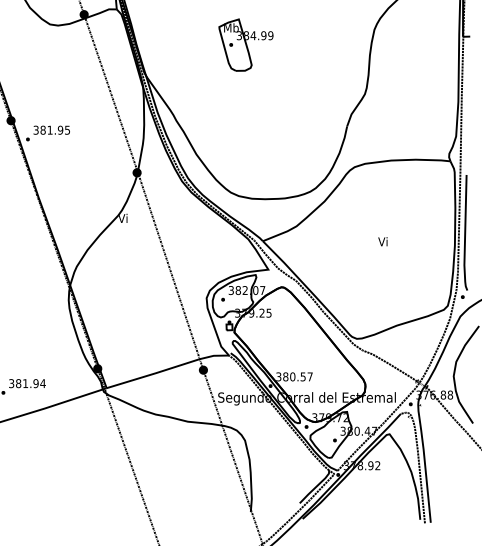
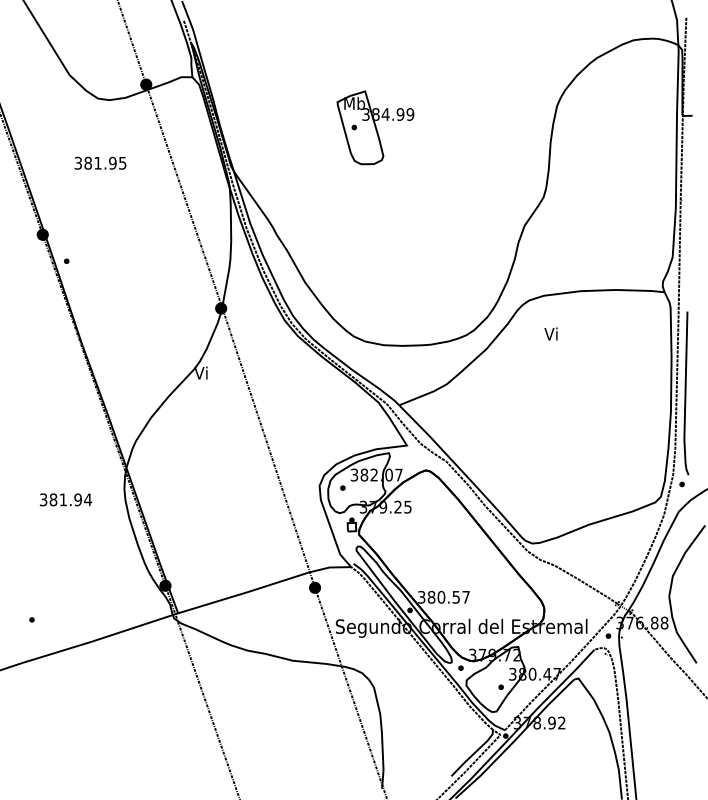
text: (51, 129) -> (100, 162), moved
text: (382, 241) -> (550, 333), moved
text: (27, 383) -> (66, 499), moved

